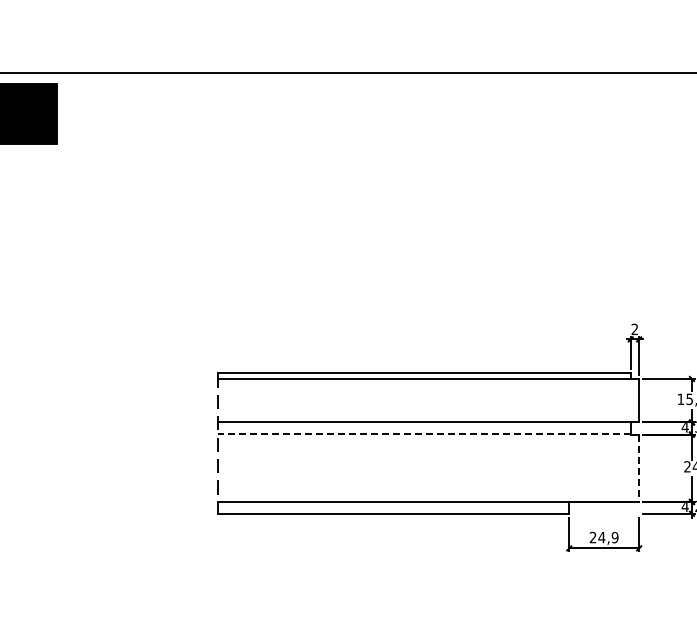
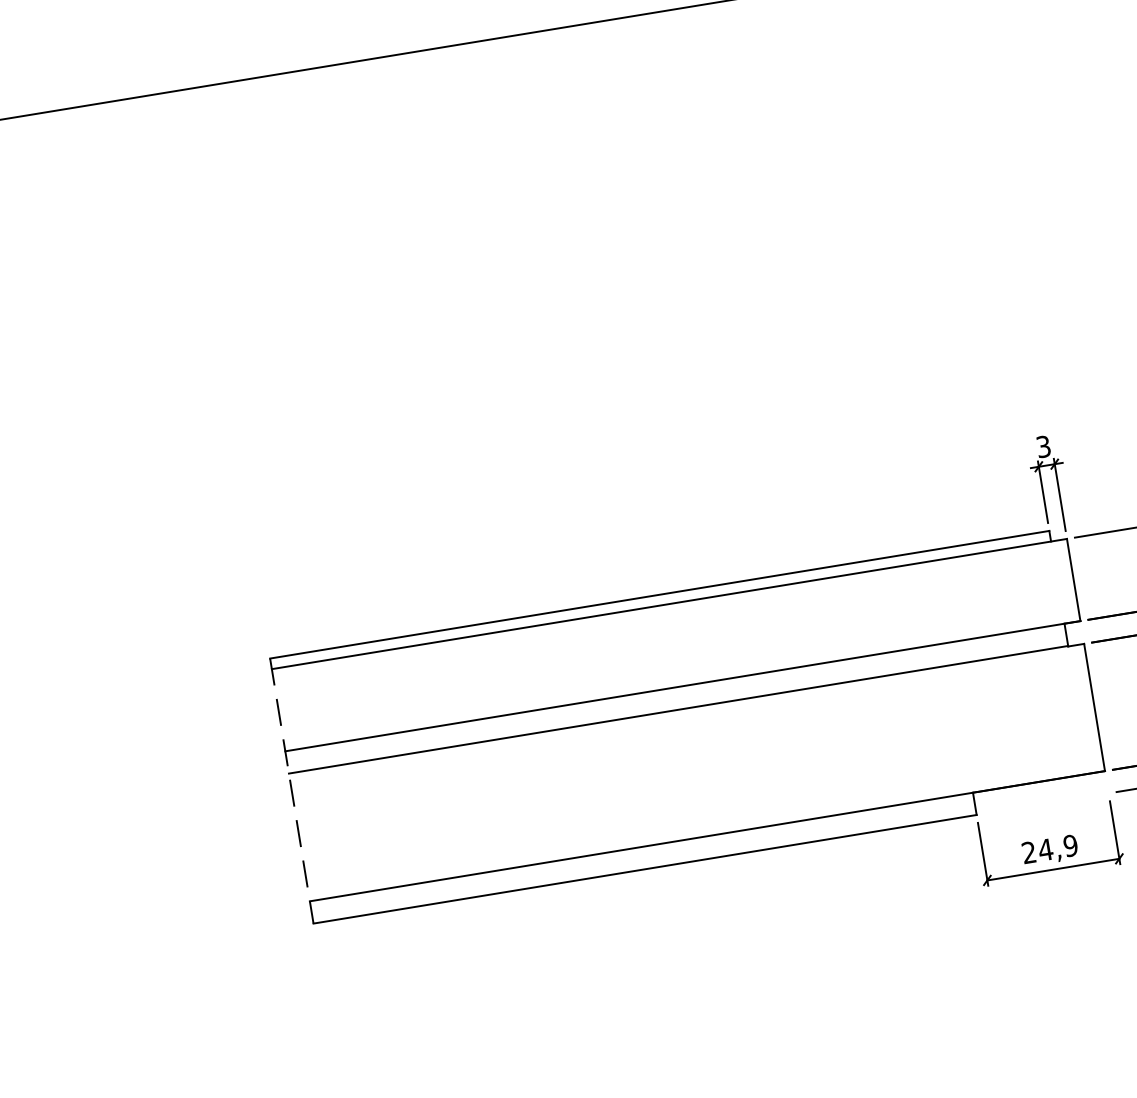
text: (634, 329) -> (1042, 446), 2 -> 3
line: (423, 434) -> (677, 710), dashed -> solid
line: (639, 468) -> (1095, 707), dashed -> solid

